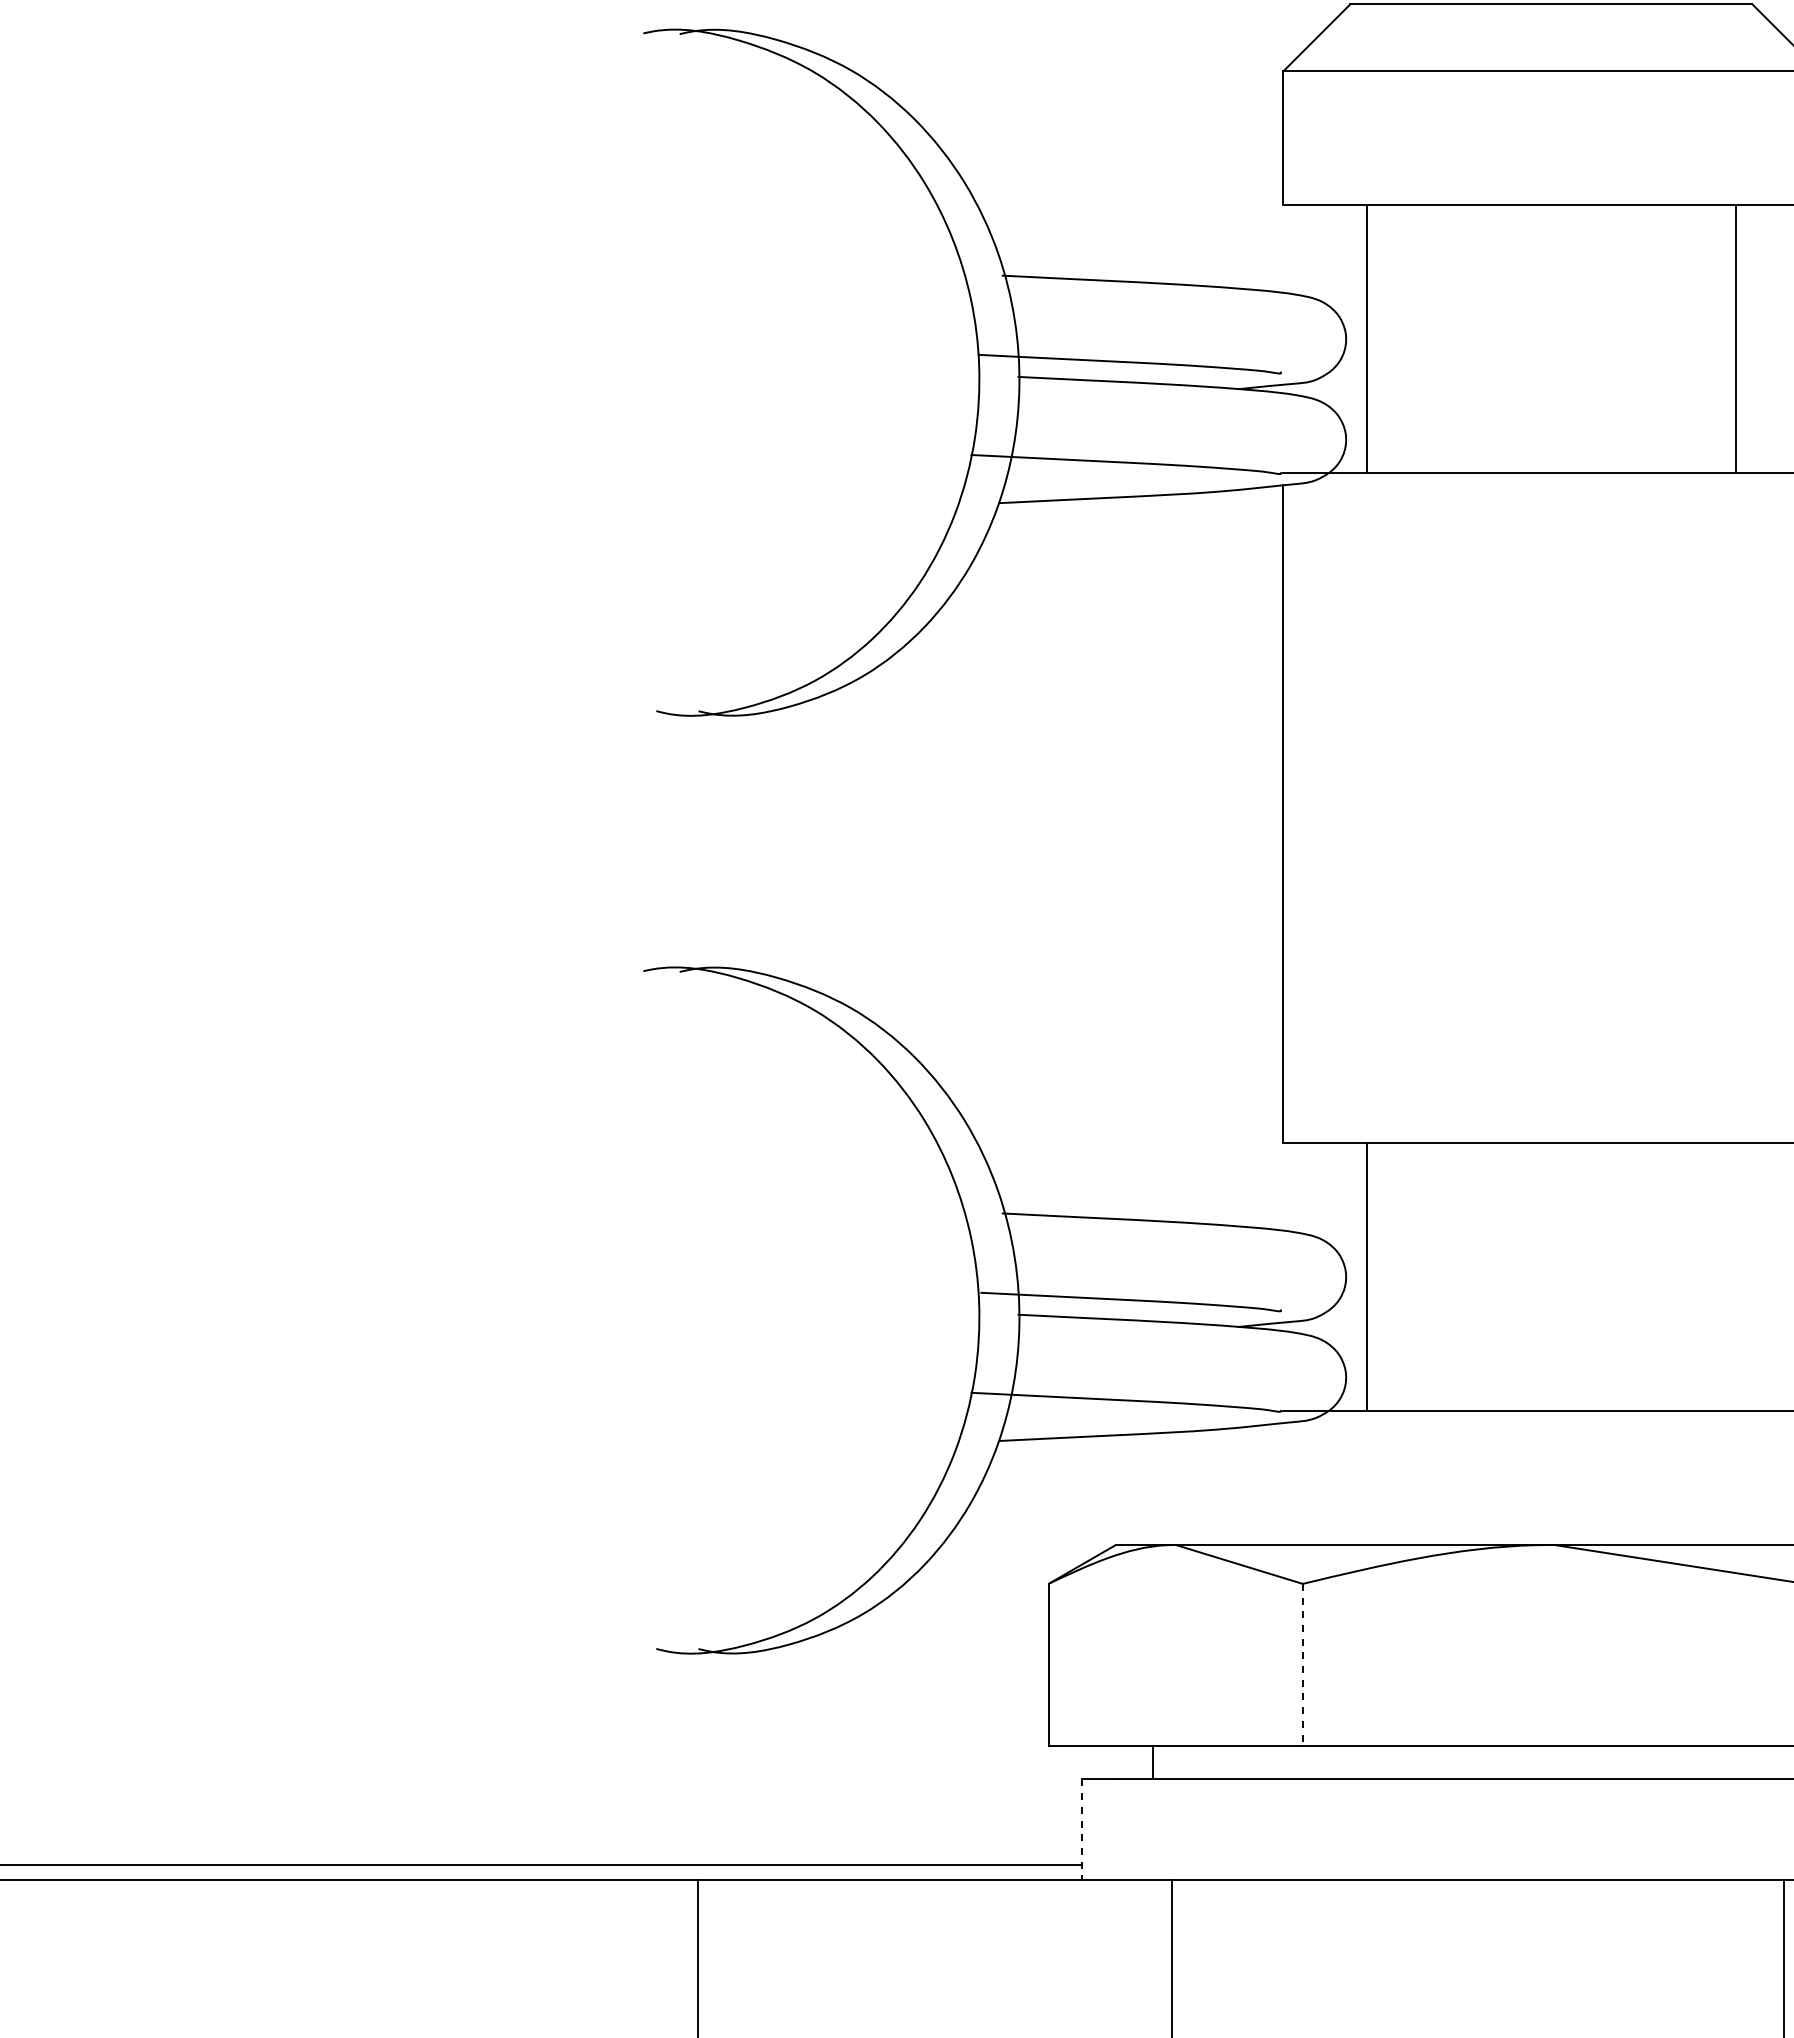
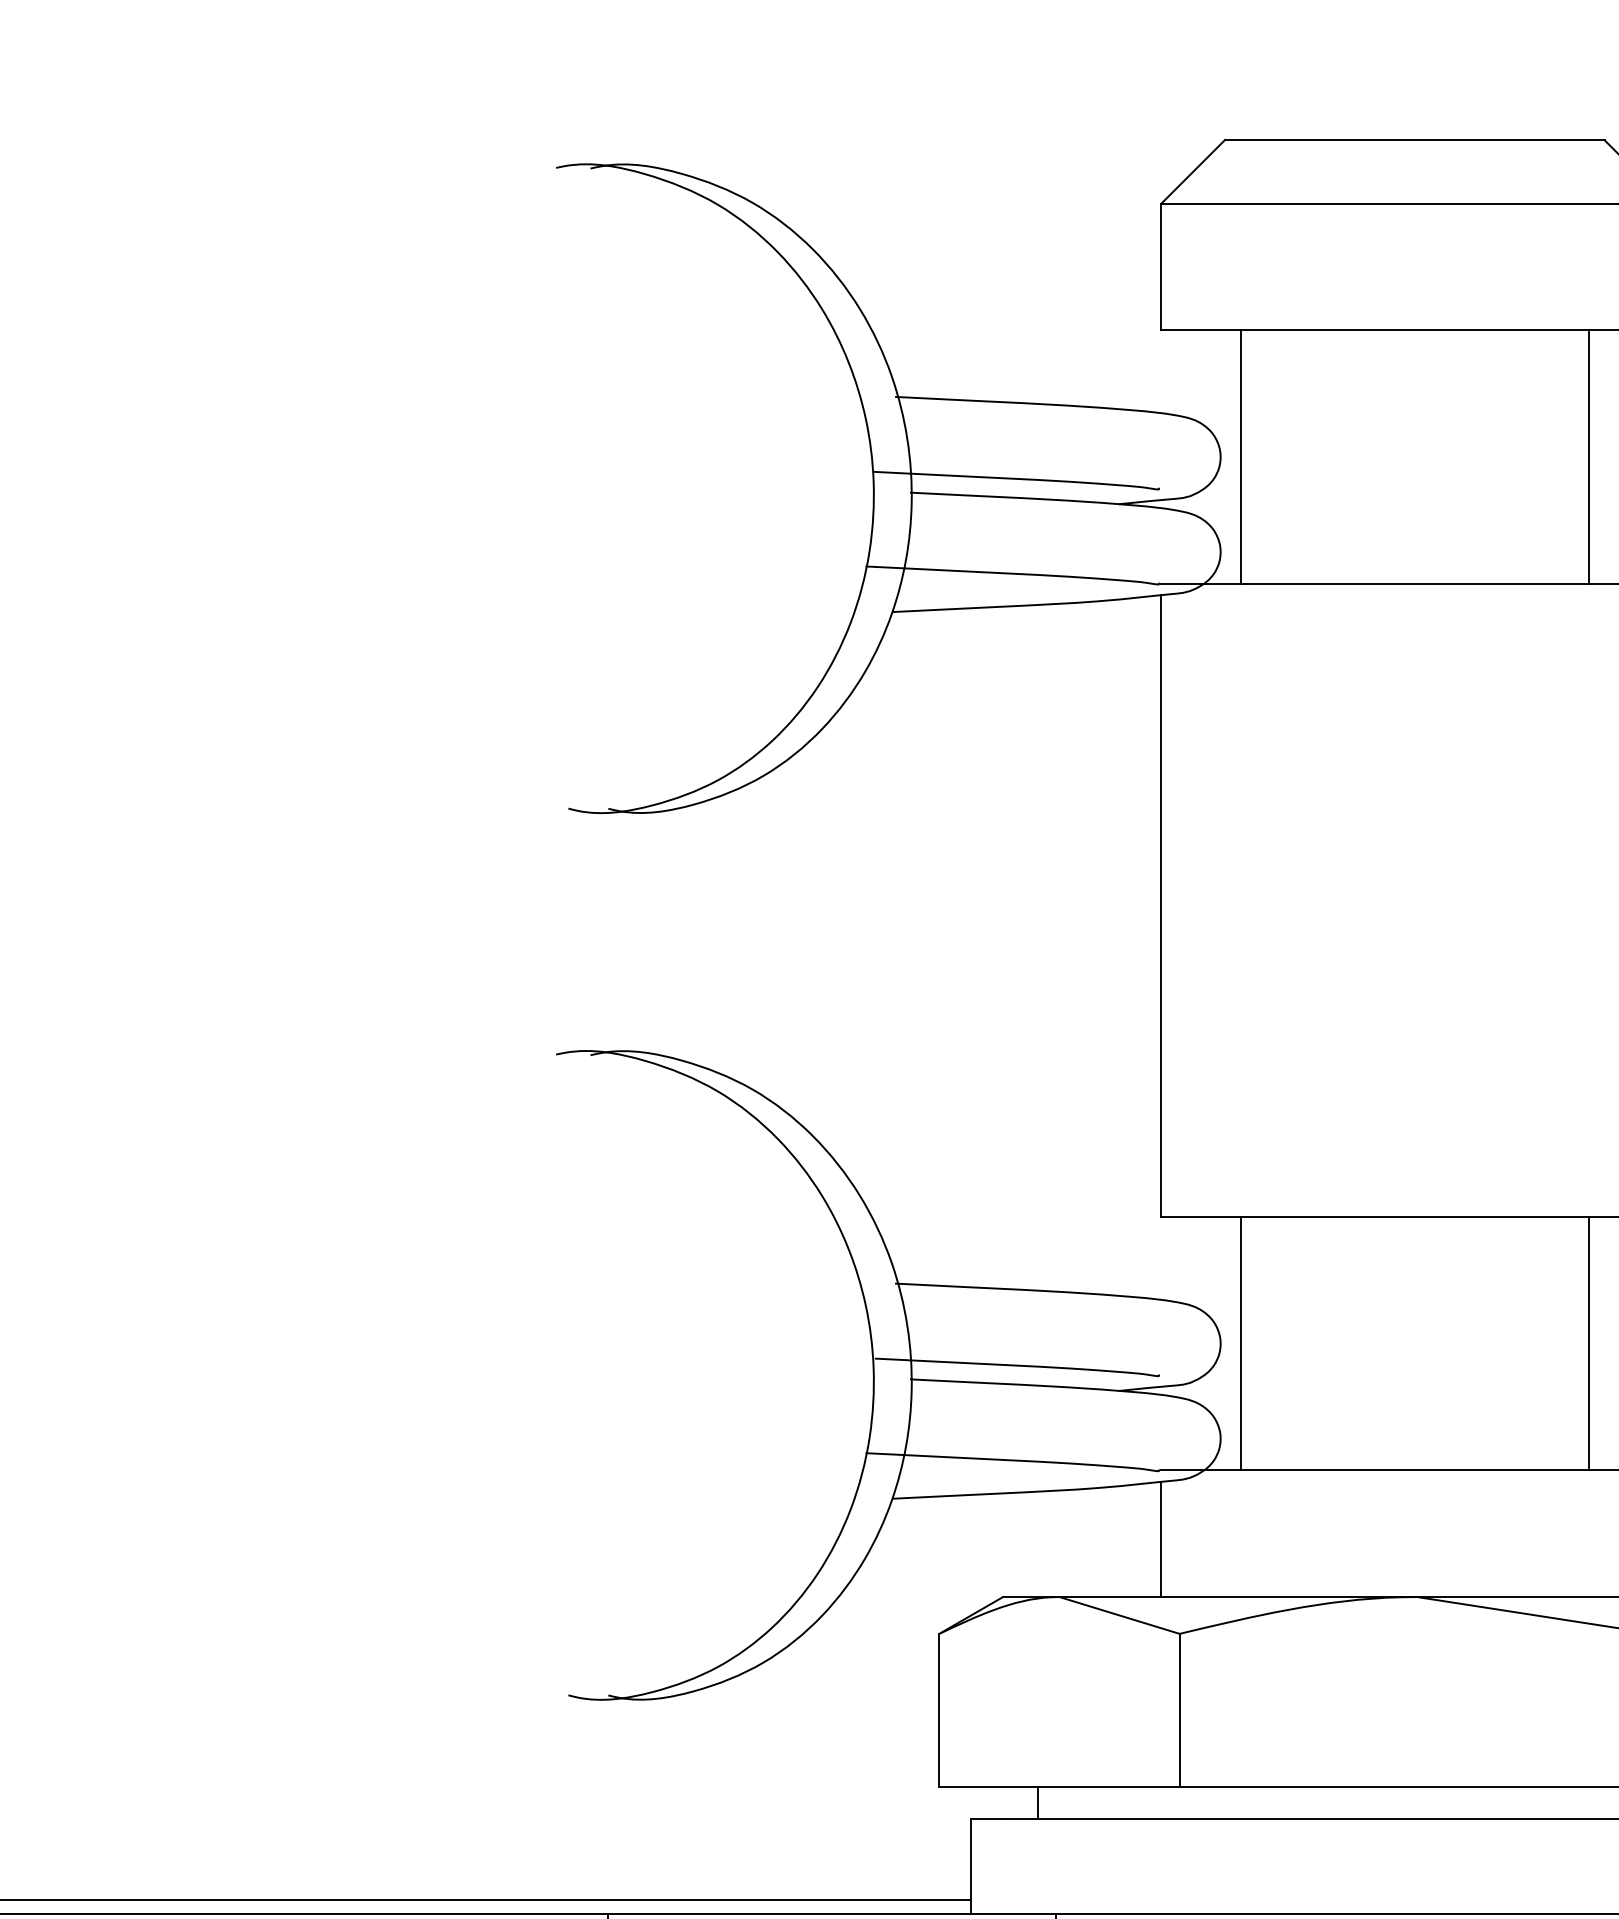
line: (1735, 1277) -> (1588, 1344), added
line: (1283, 1483) -> (1161, 1538), added
line: (1302, 1665) -> (1179, 1711), dashed -> solid
line: (1082, 1830) -> (971, 1867), dashed -> solid

